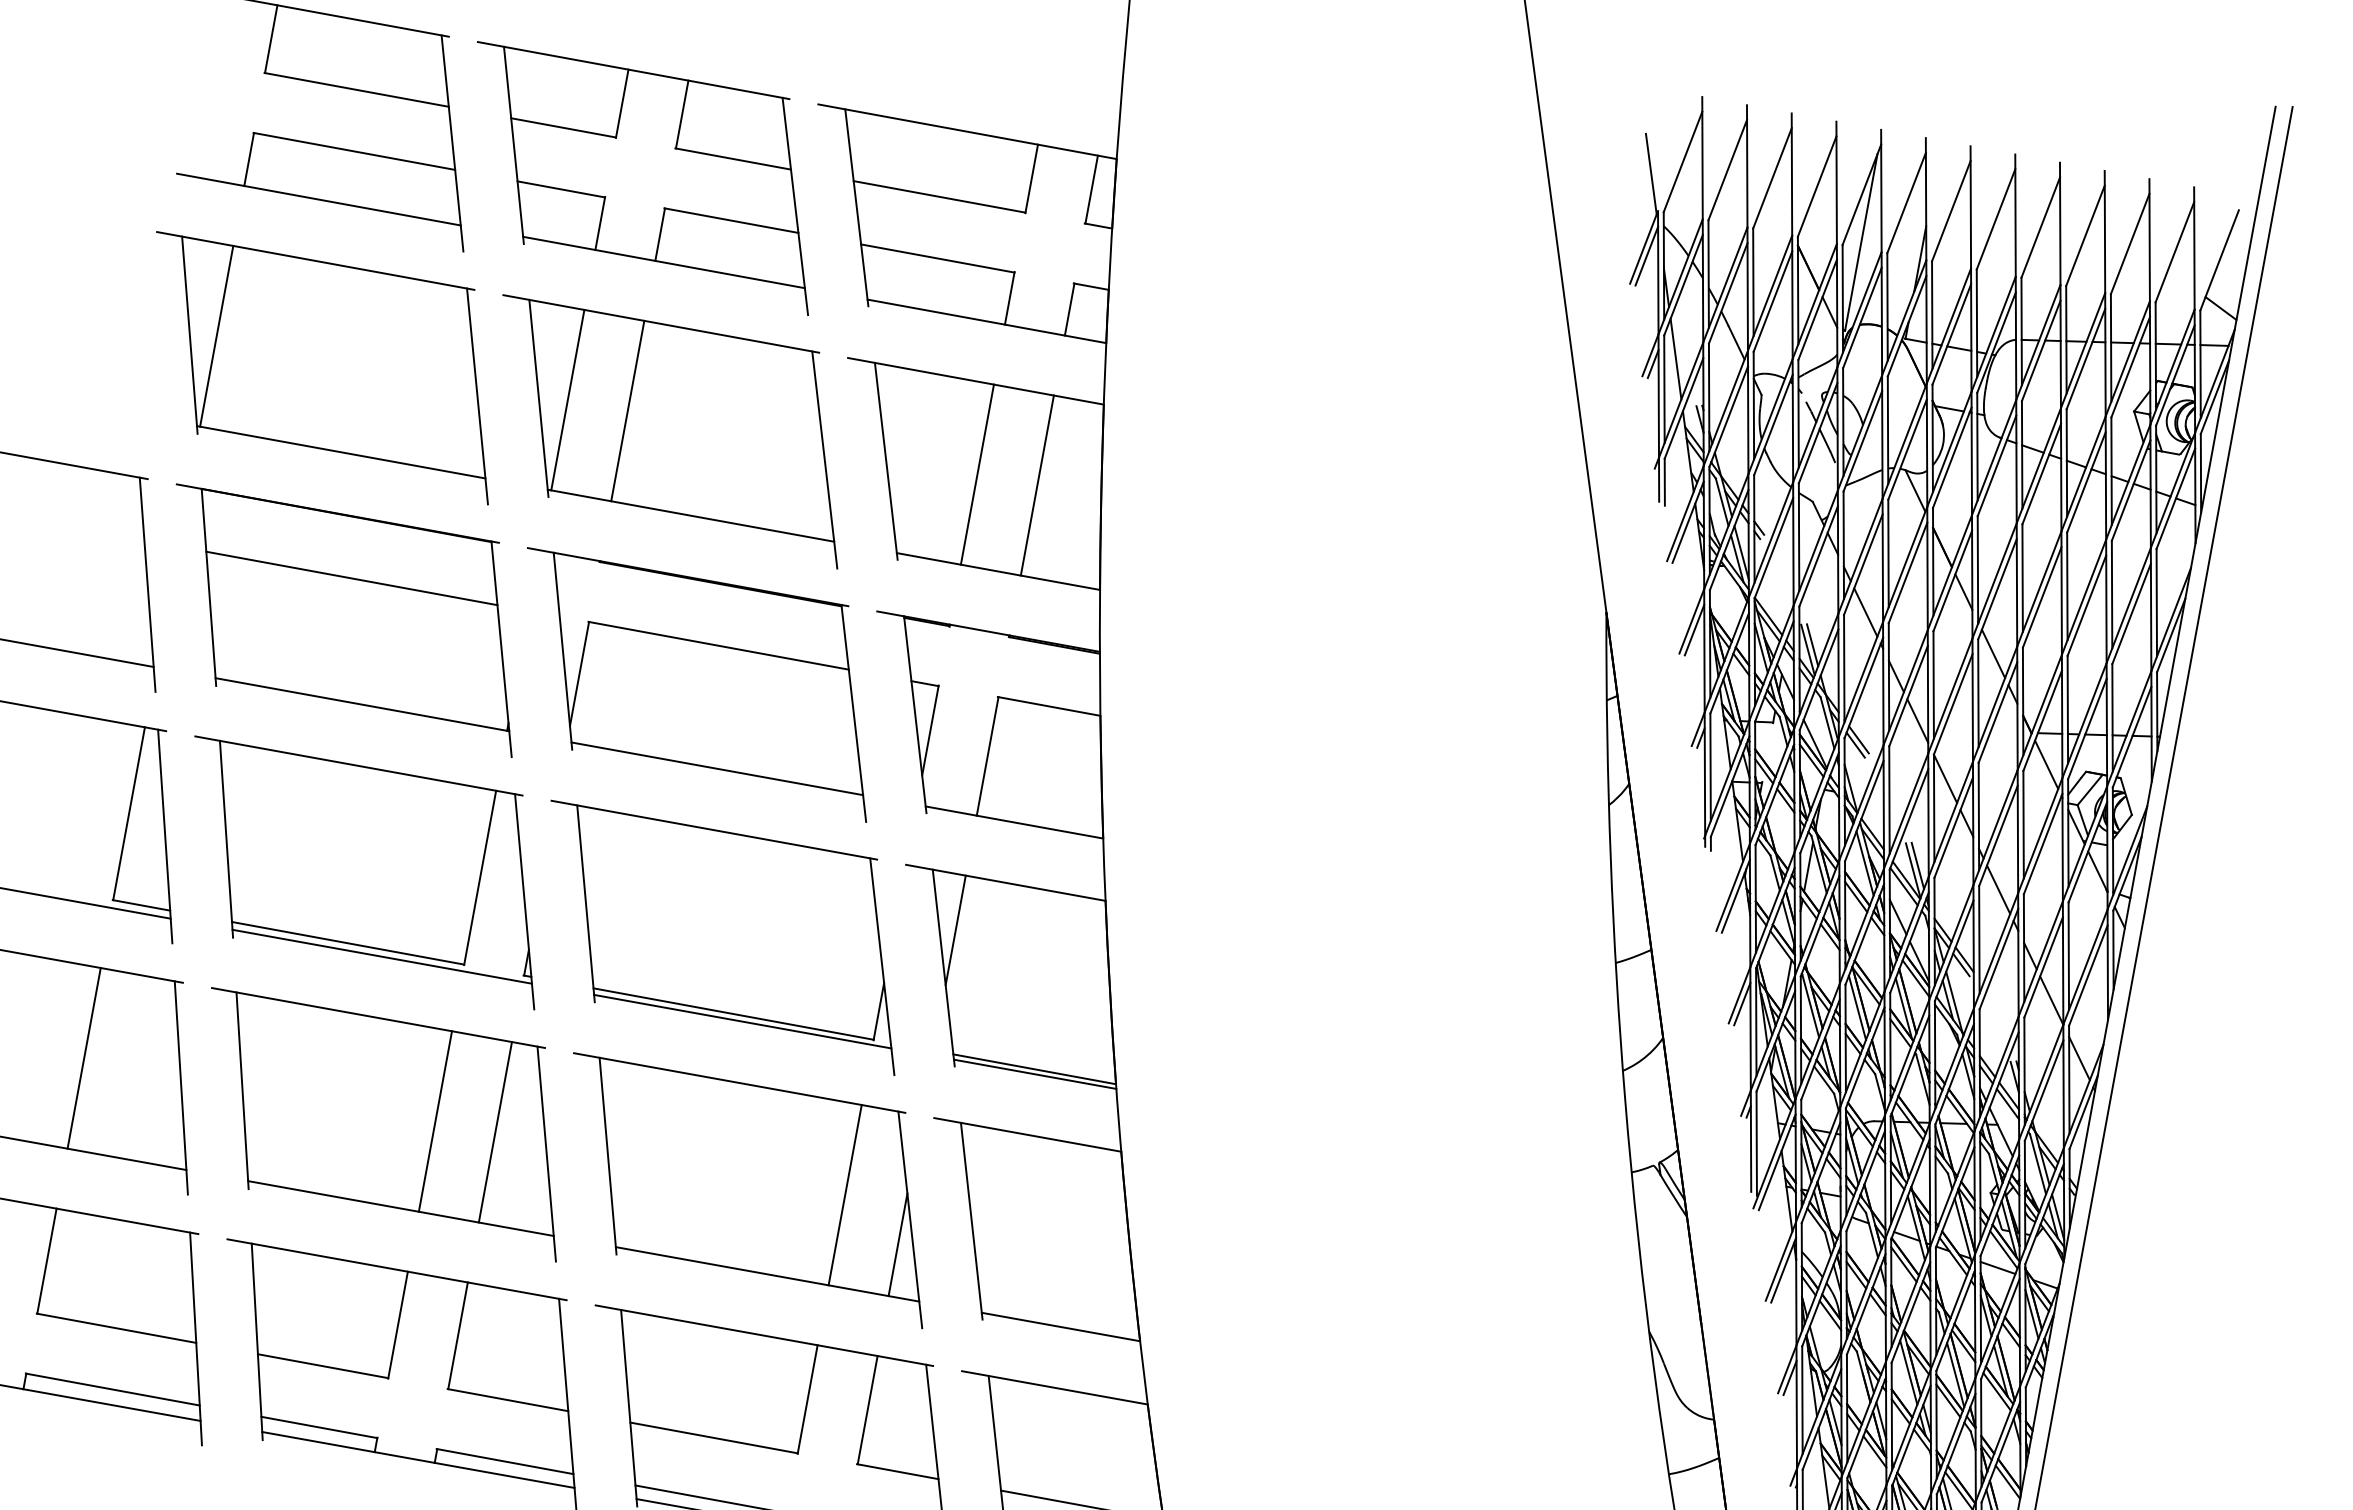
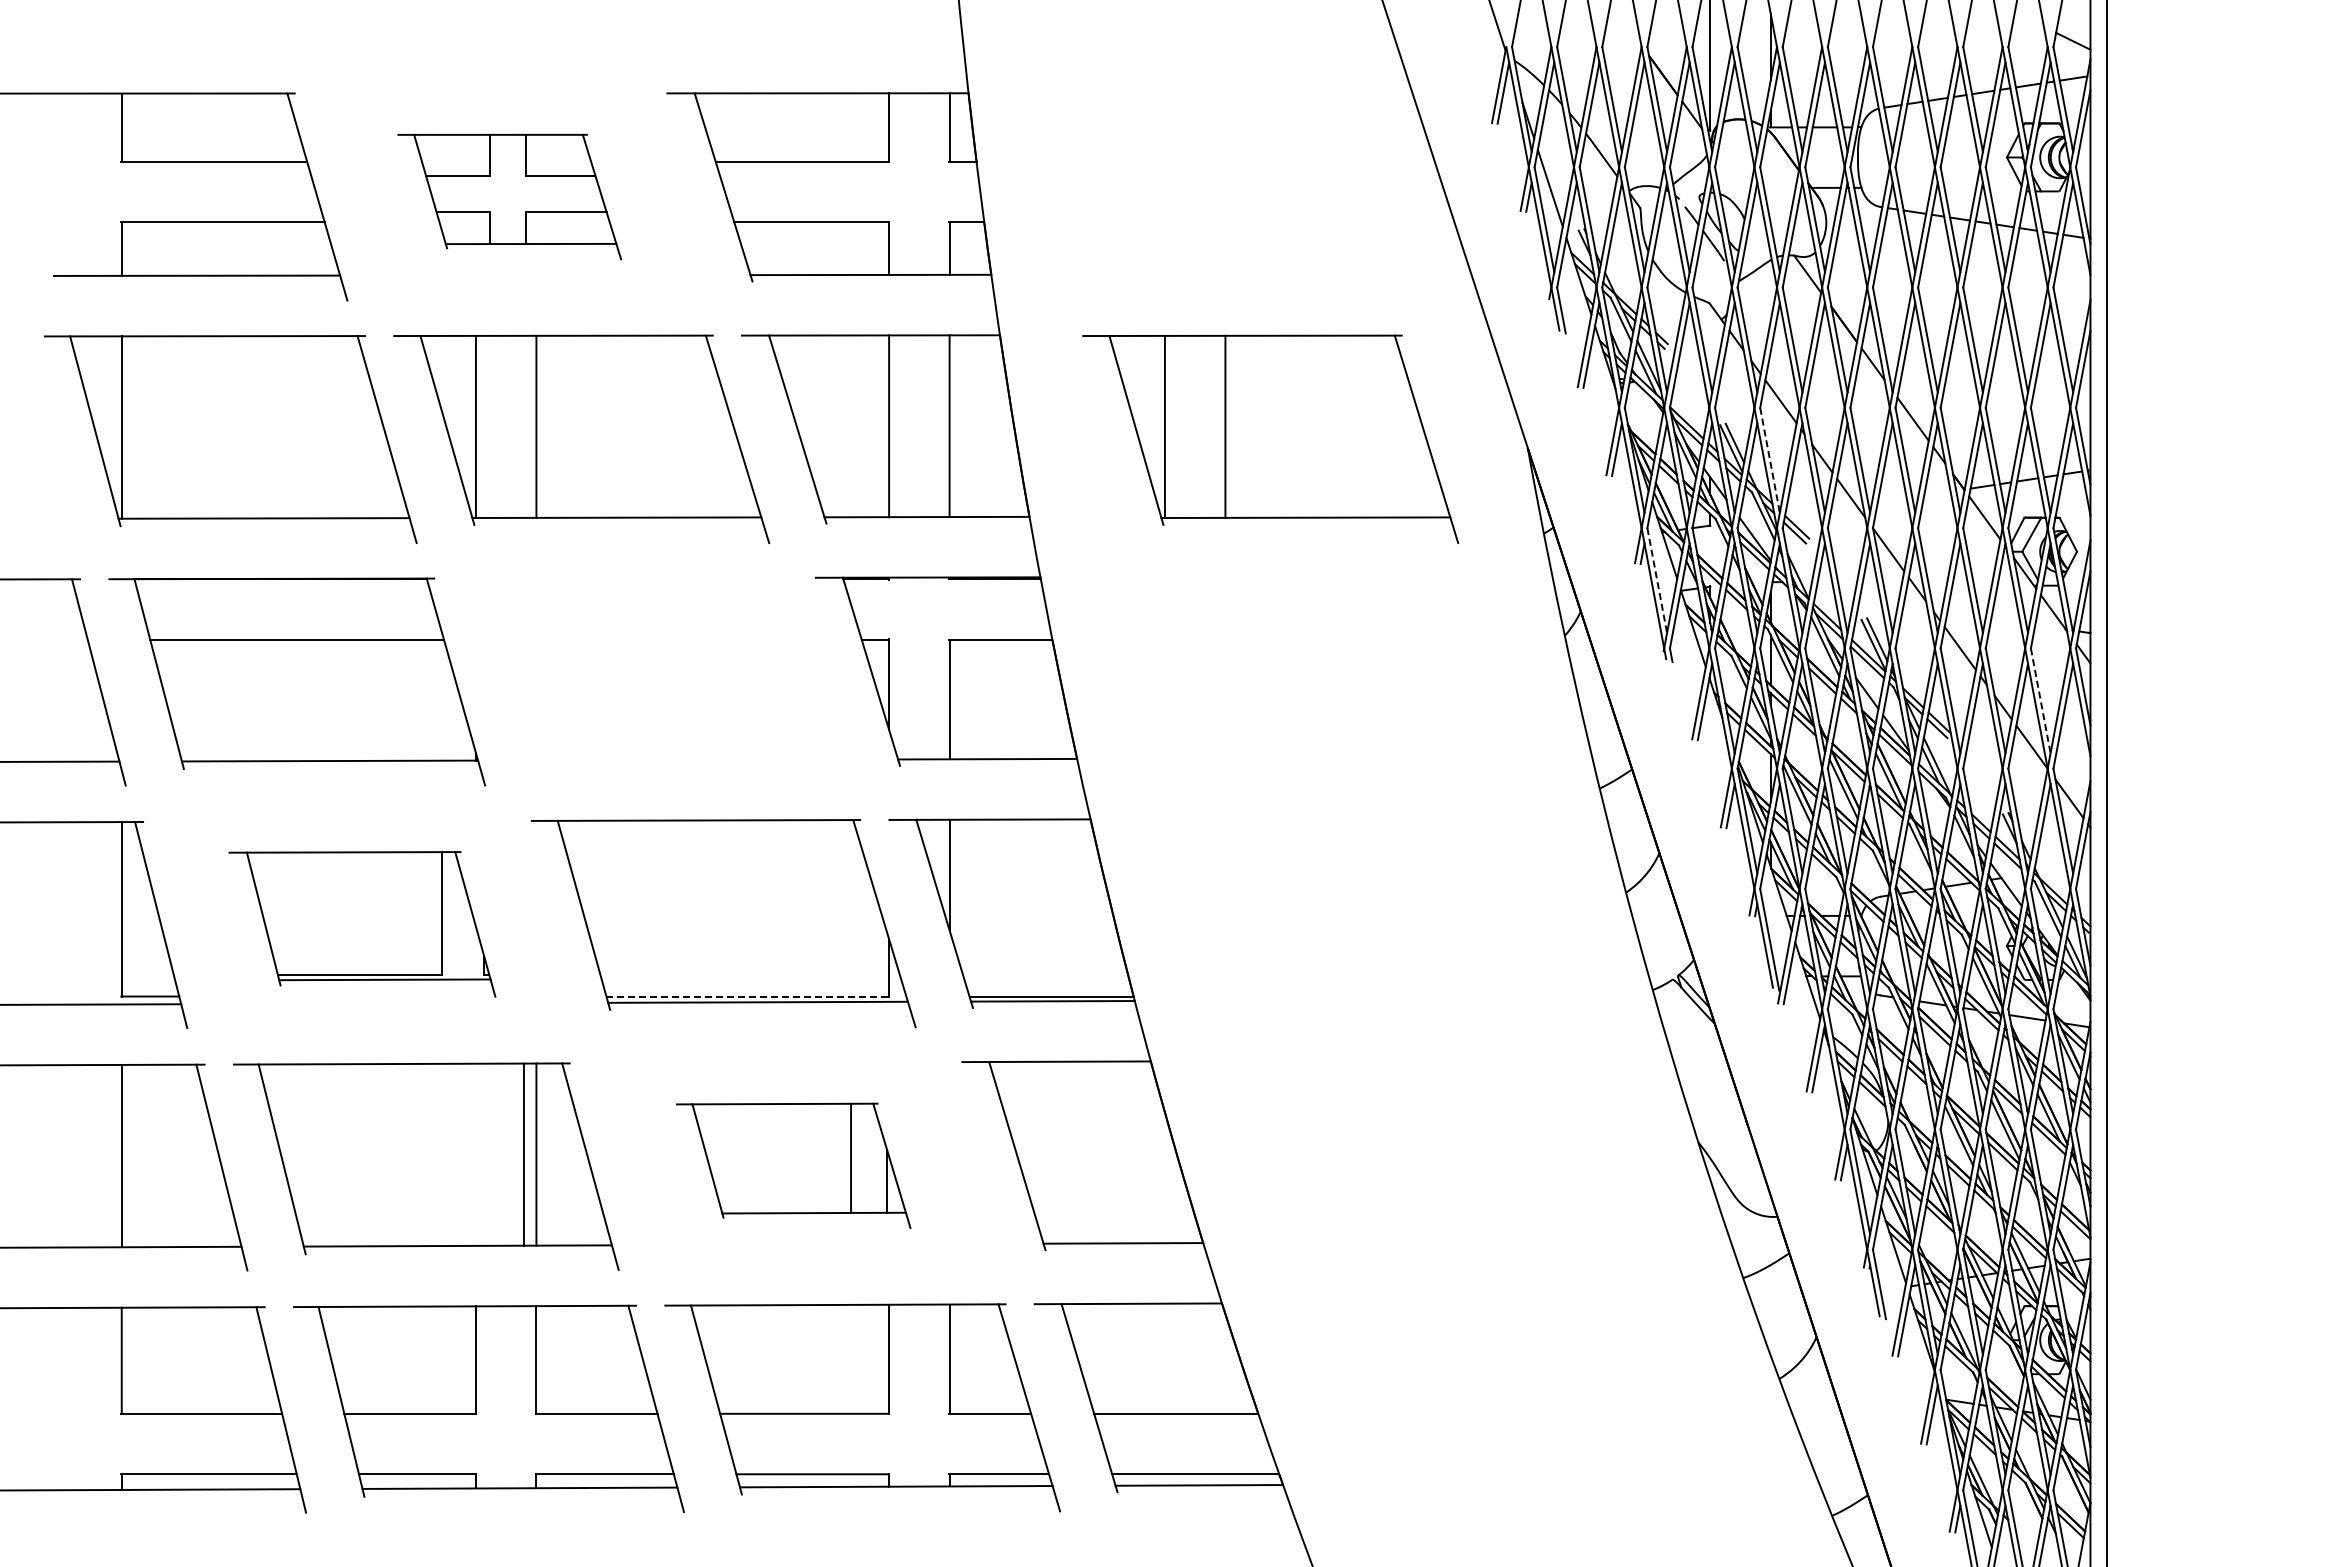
part: (643, 177) -> (509, 196), size x0.6
part: (1353, 556) -> (1270, 438), added
line: (1844, 668) -> (1770, 460), solid -> dashed
part: (696, 684) -> (652, 681), removed
line: (1710, 768) -> (1657, 581), solid -> dashed
part: (364, 872) -> (362, 924), size x0.7
line: (2068, 956) -> (2040, 701), solid -> dashed
line: (734, 1014) -> (748, 996), solid -> dashed
line: (435, 1121) -> (523, 1154), moved
part: (748, 1189) -> (793, 1165), size x0.6

